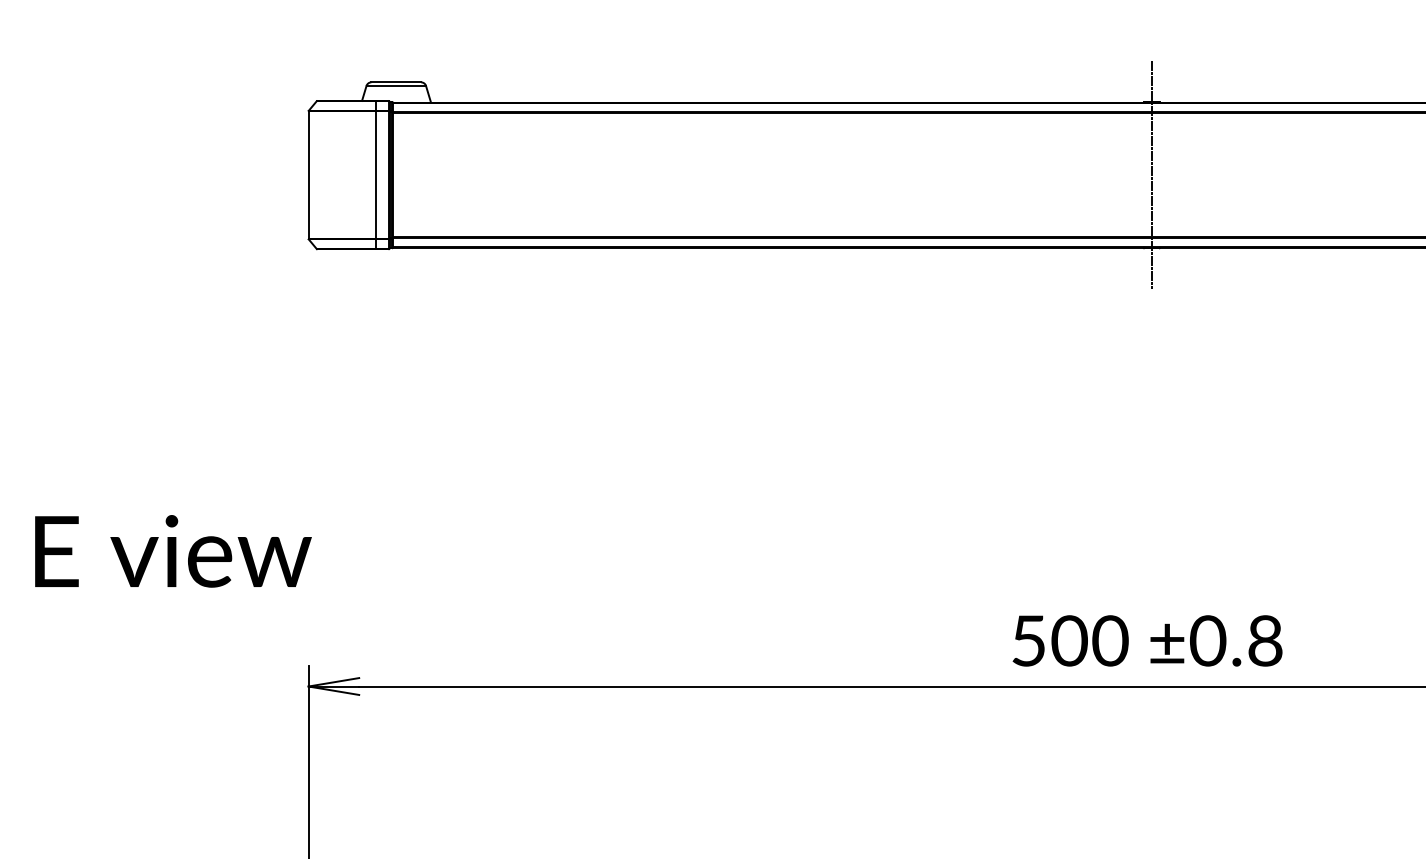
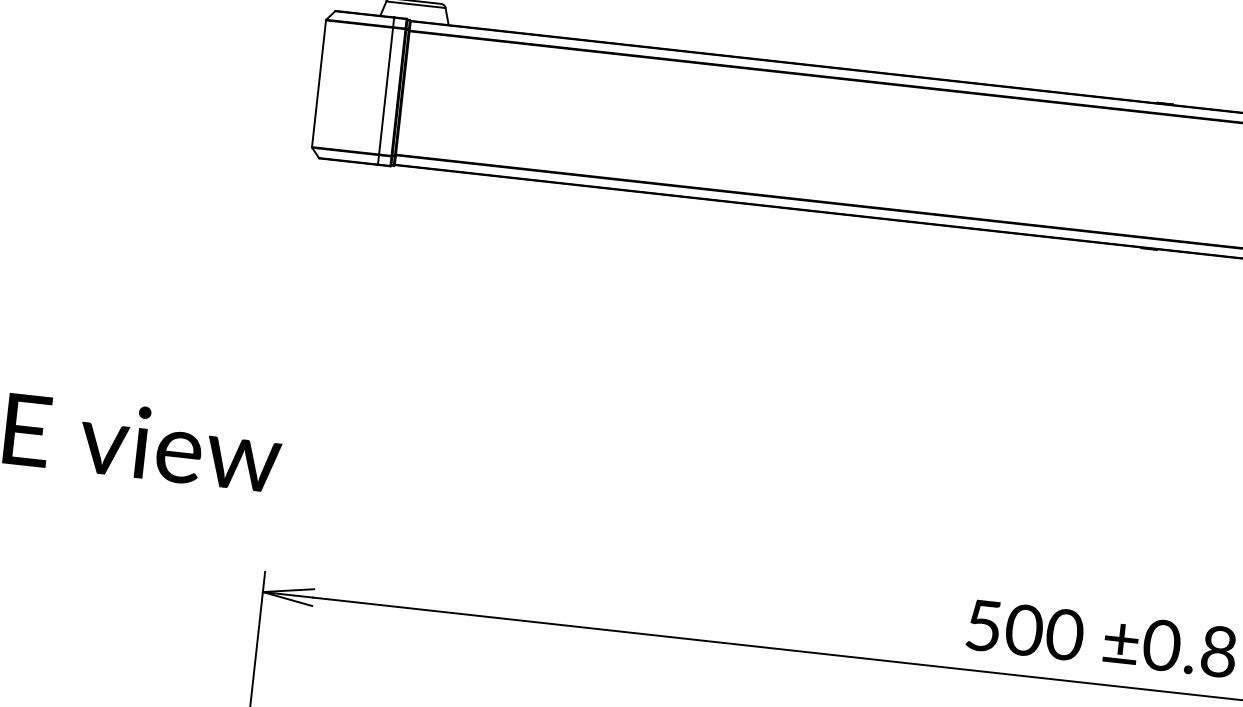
line: (1151, 174) -> (1156, 175), removed

